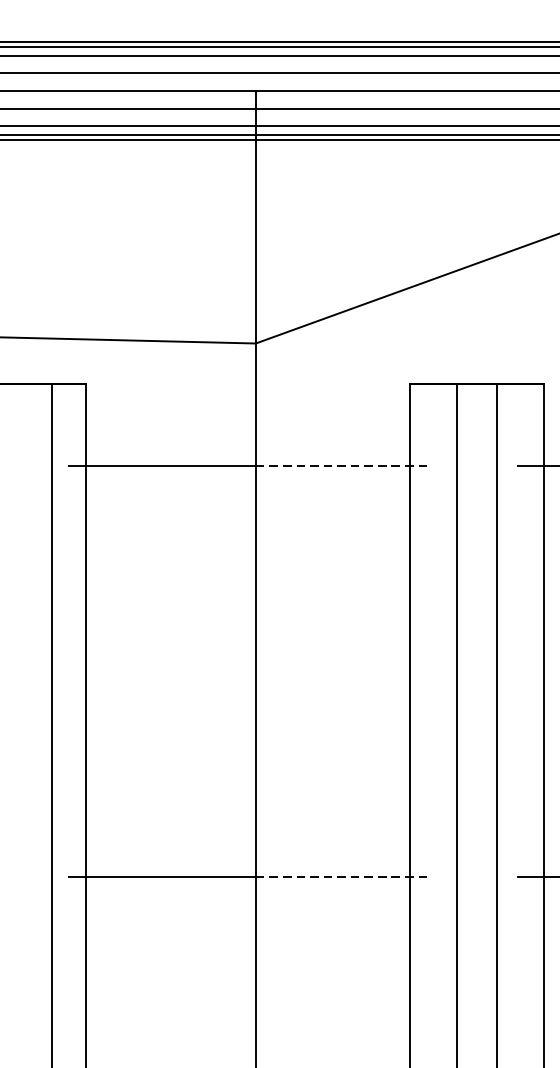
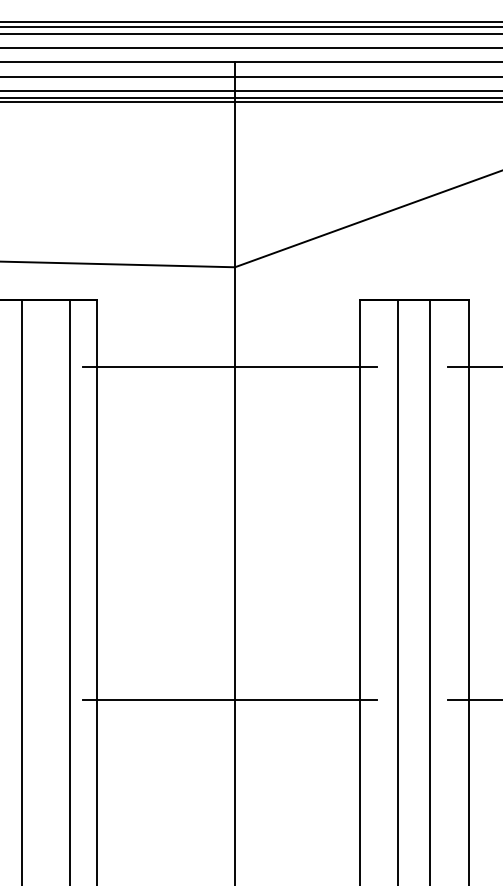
line: (343, 465) -> (306, 366), dashed -> solid
line: (343, 876) -> (306, 699), dashed -> solid

